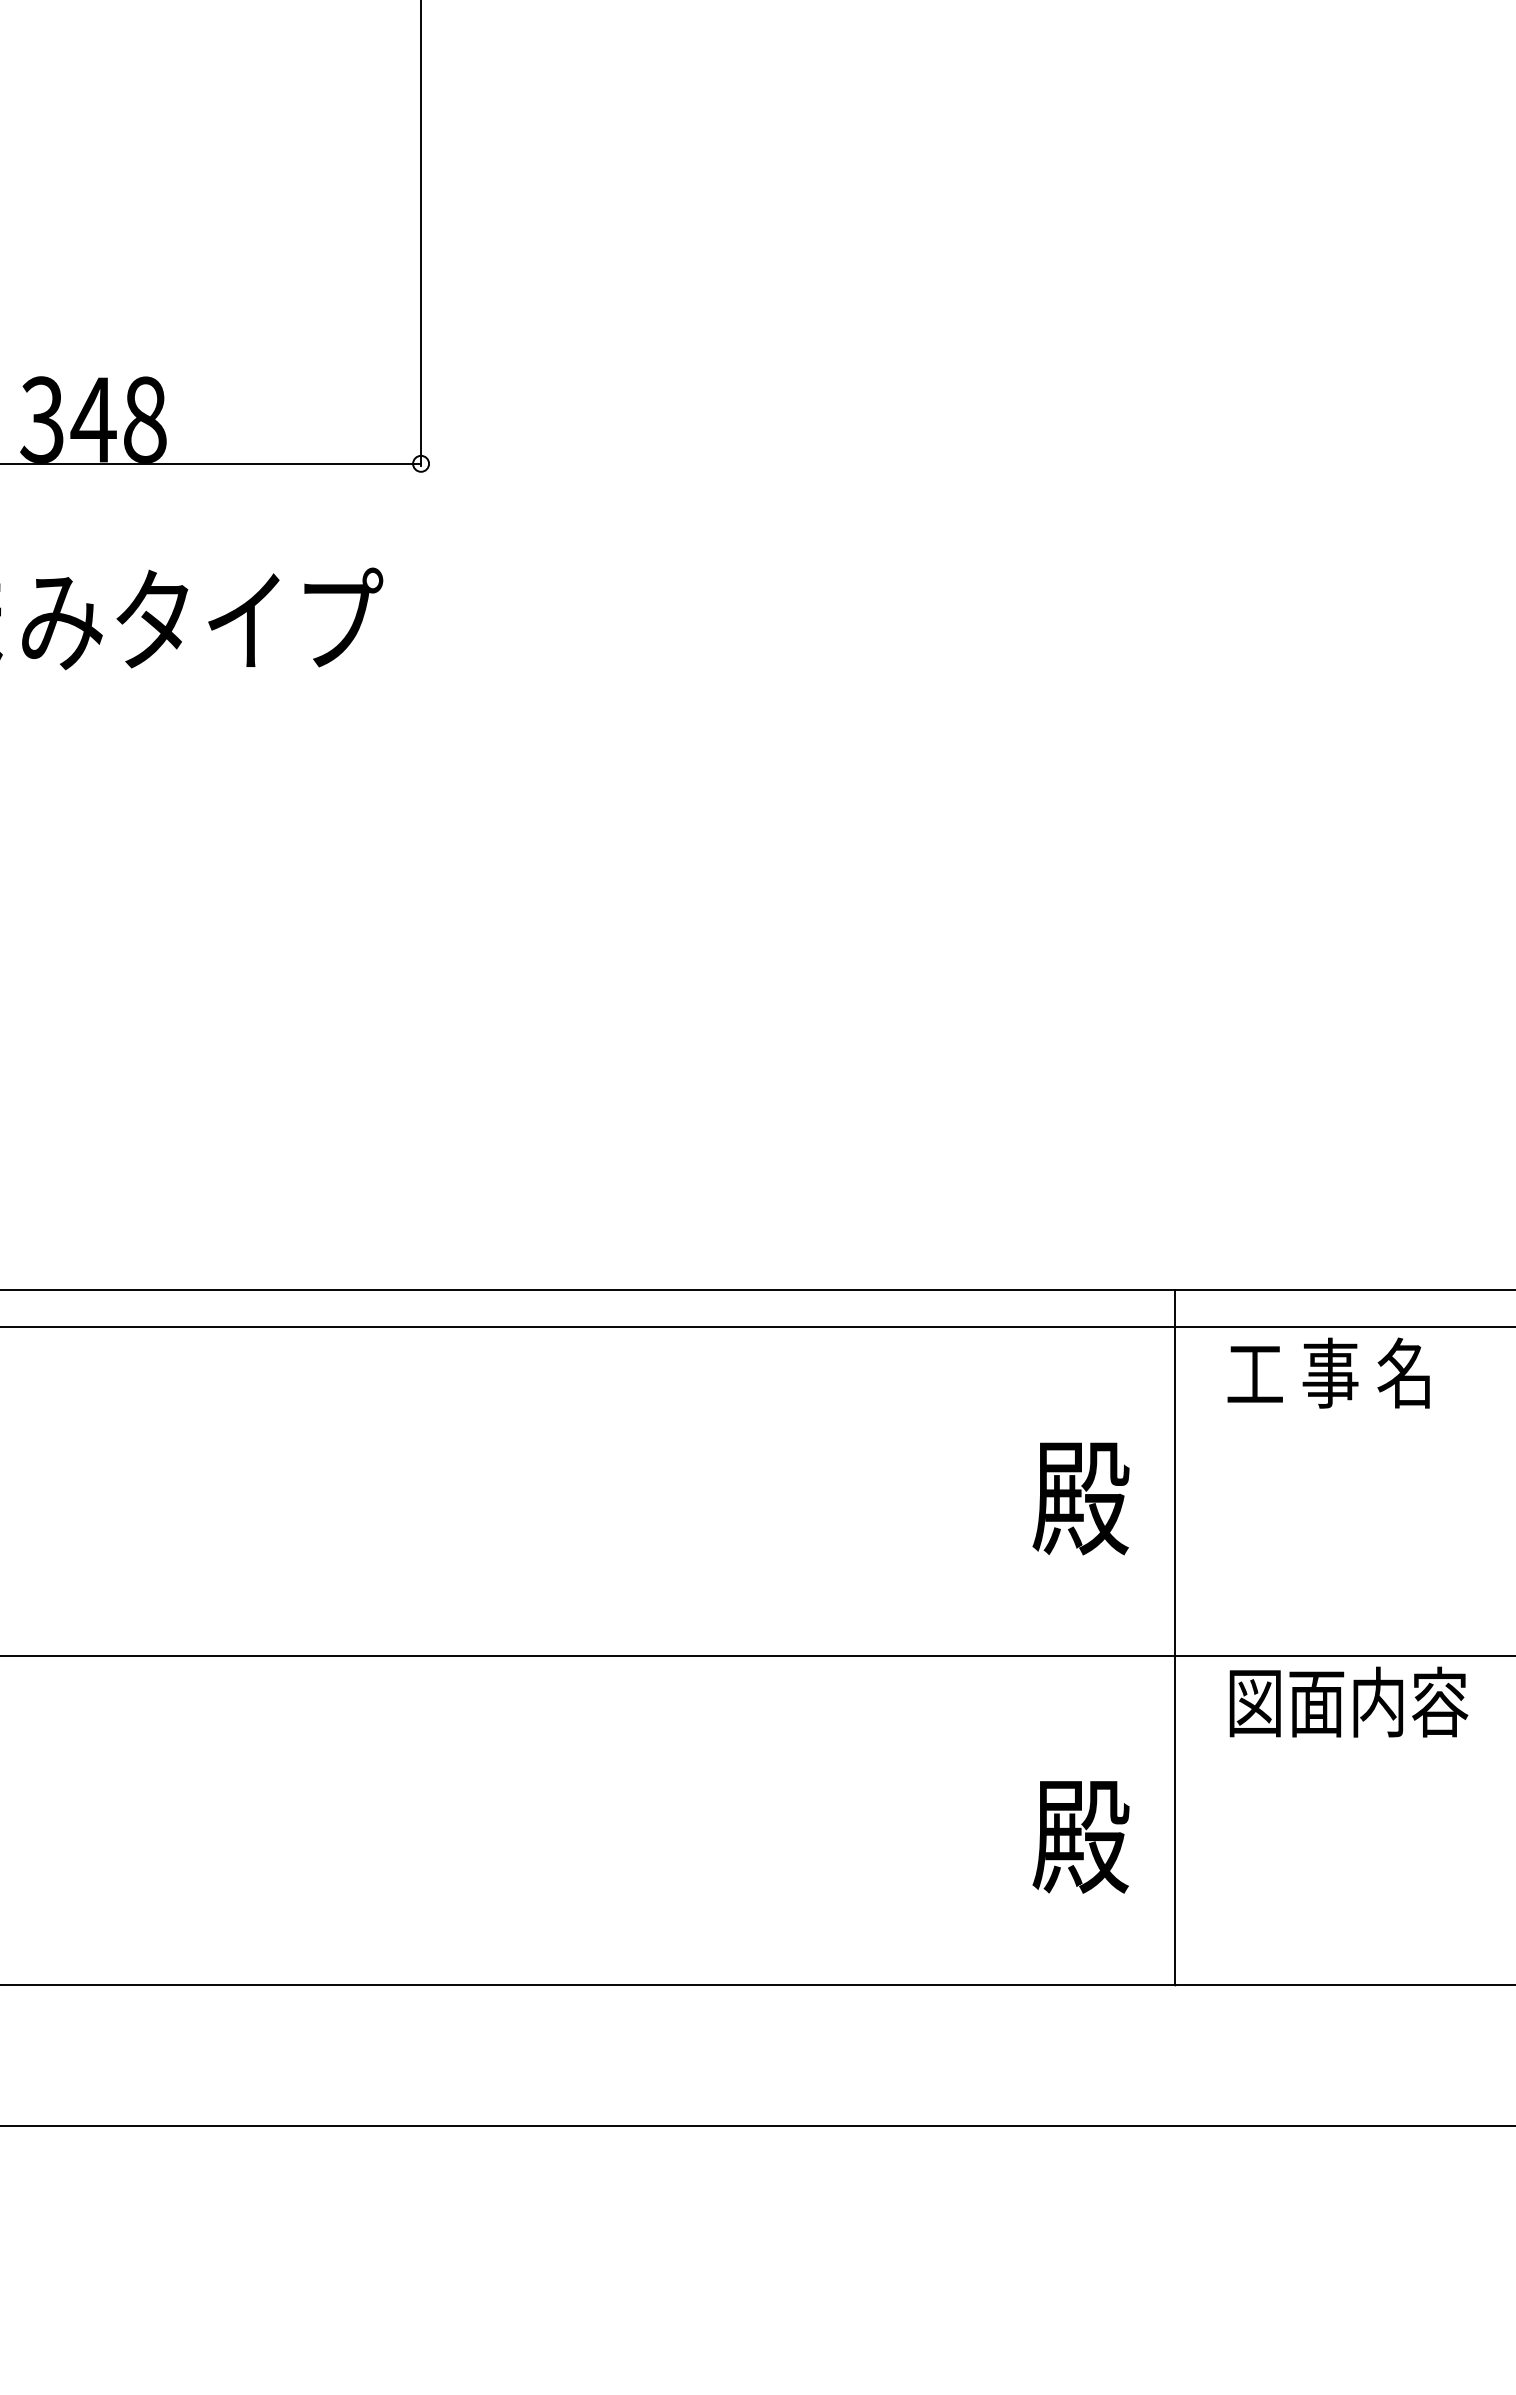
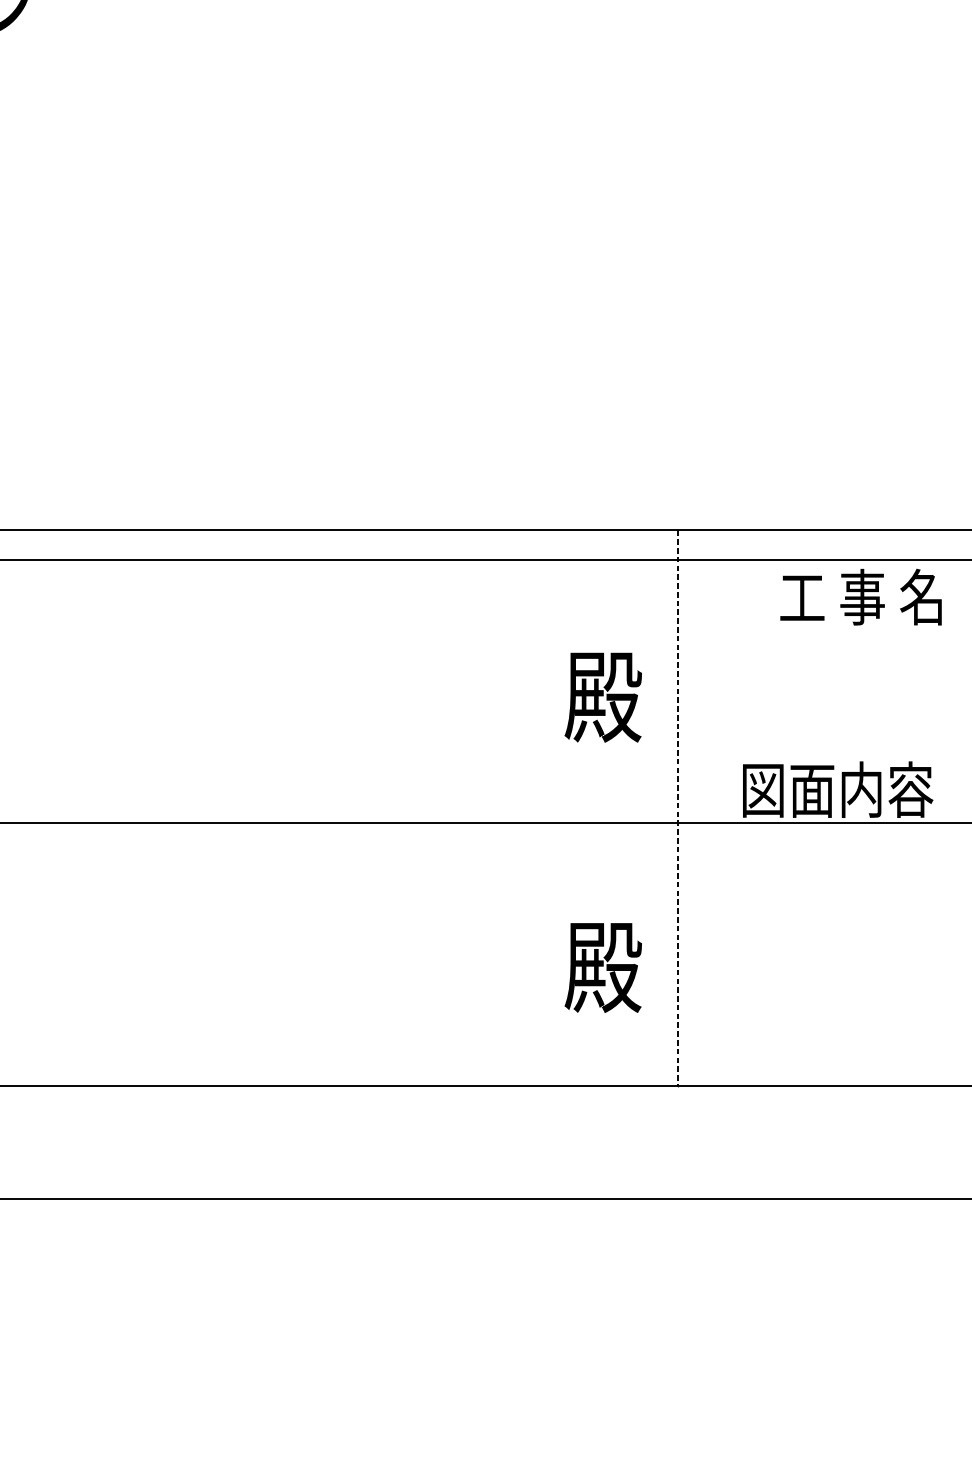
text: (1328, 1372) -> (860, 596), moved
line: (1174, 1637) -> (677, 808), solid -> dashed
text: (1348, 1701) -> (837, 789), moved

